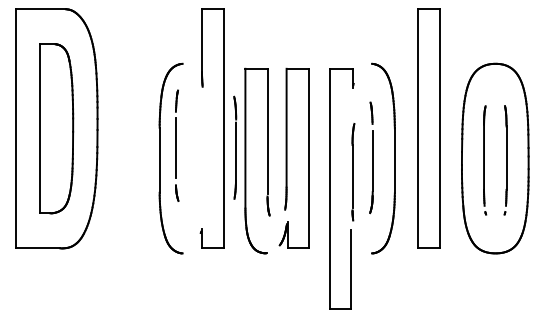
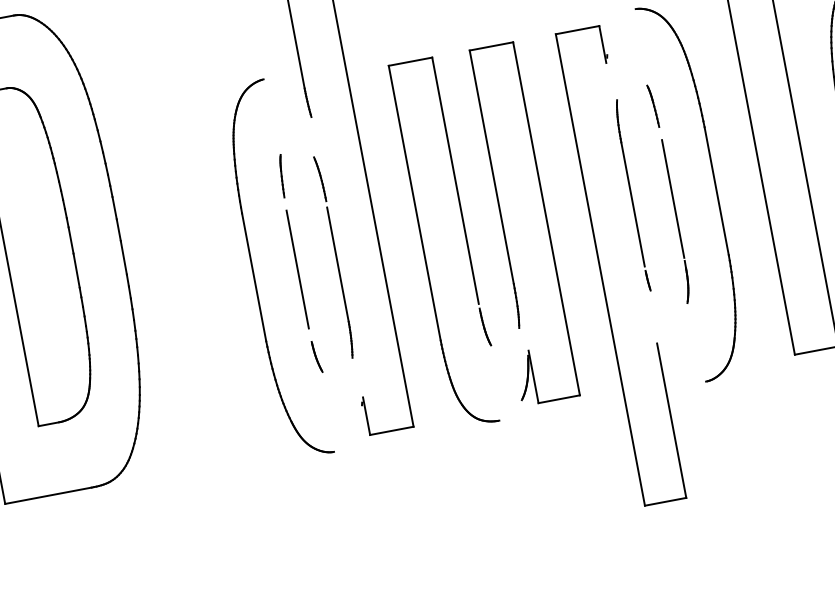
part: (177, 145) -> (300, 263), moved
part: (235, 147) -> (335, 256), moved
part: (353, 172) -> (633, 196), moved

